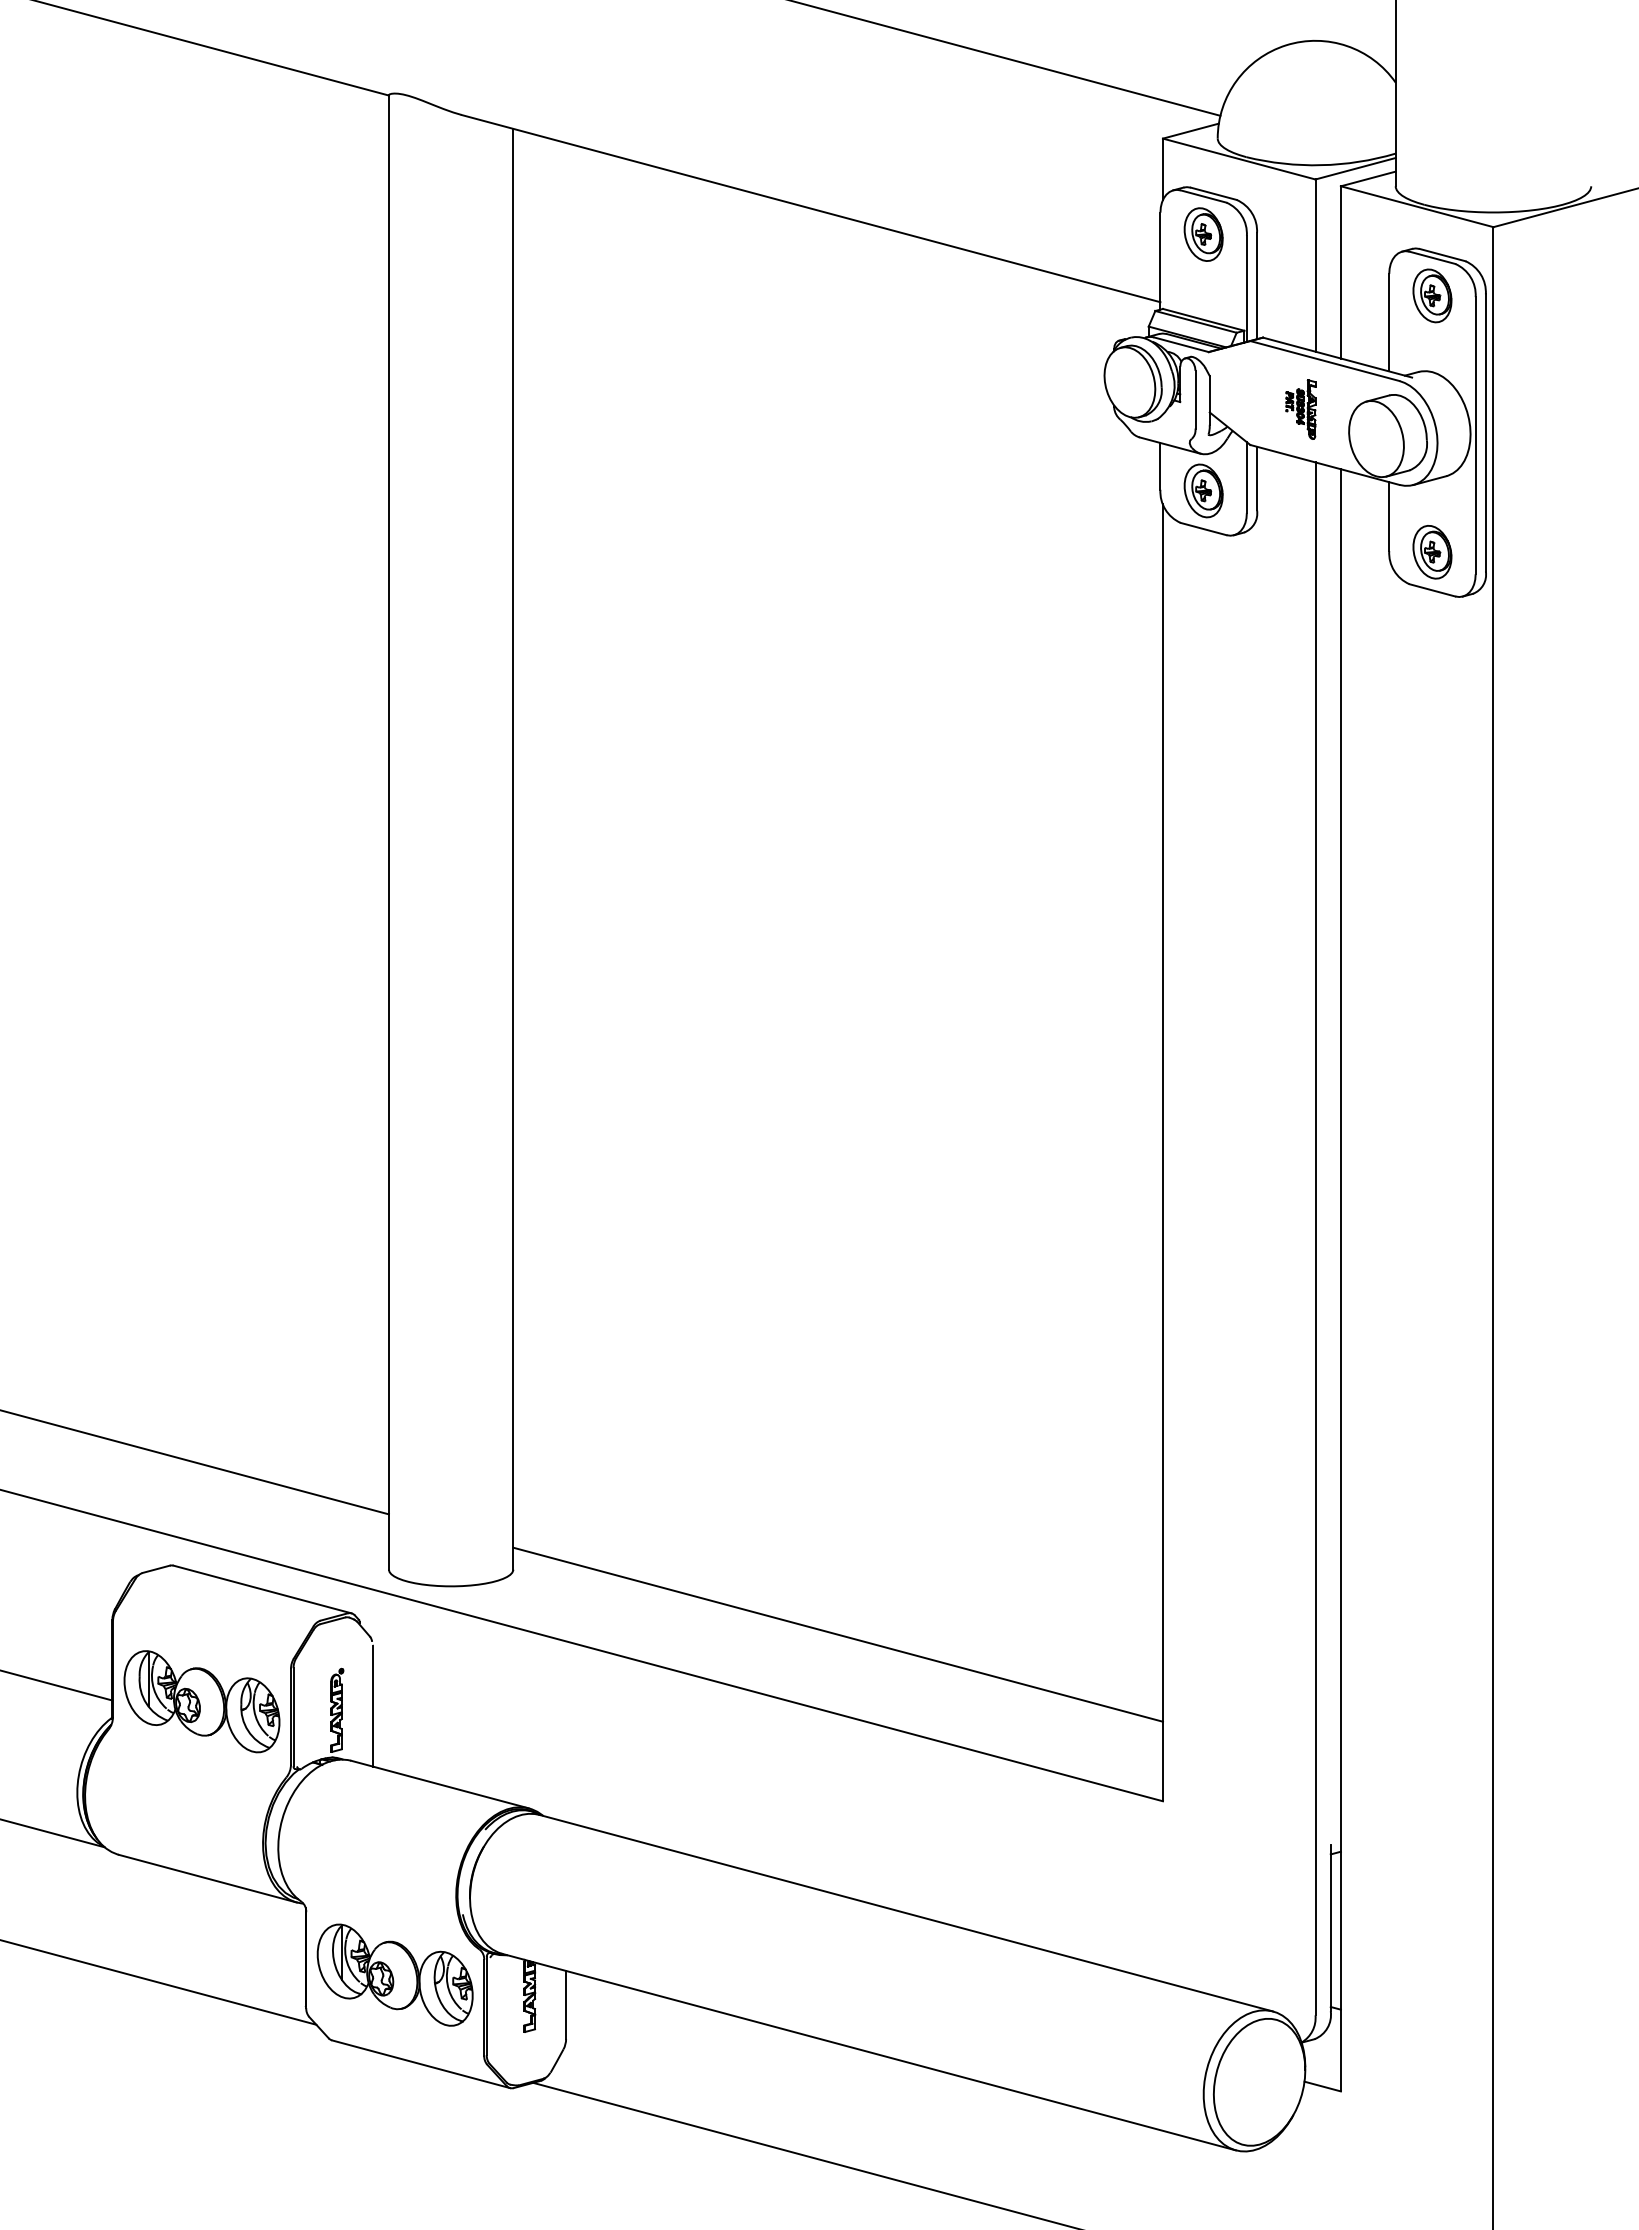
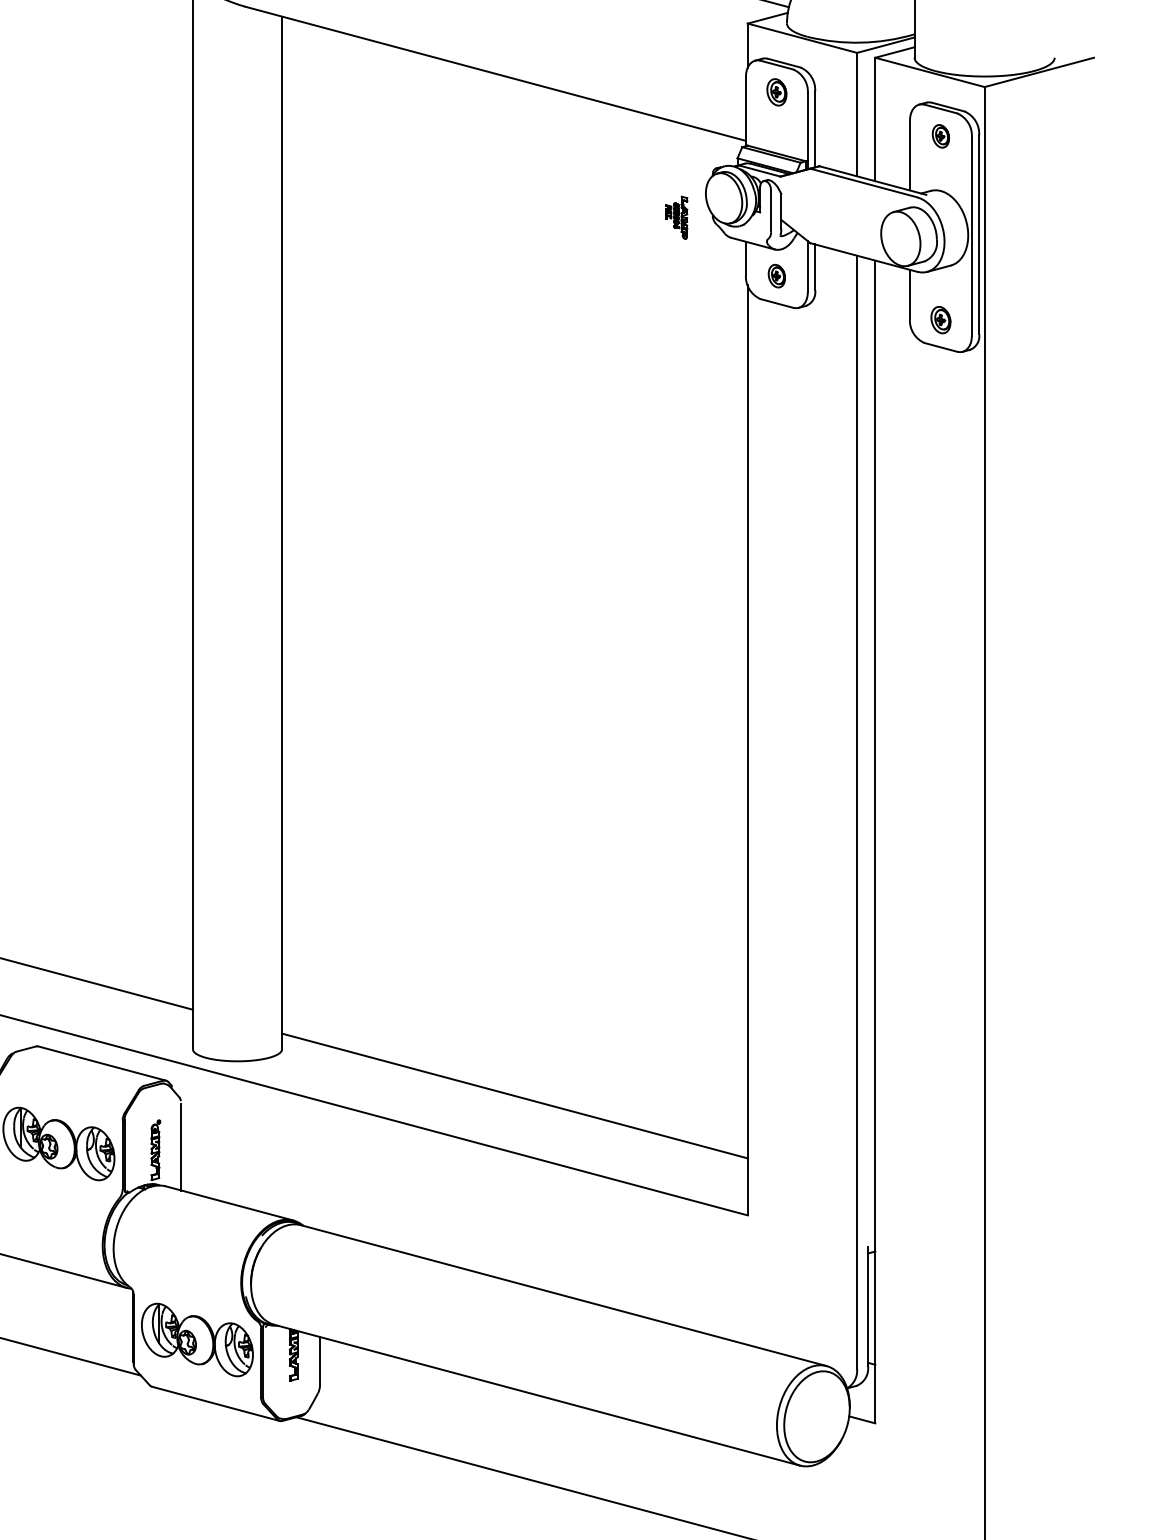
part: (1203, 234) -> (776, 92), size x0.7
part: (1432, 295) -> (940, 136), size x0.6
part: (1300, 409) -> (676, 217), moved
part: (1203, 490) -> (776, 275), size x0.6
part: (1432, 552) -> (940, 320), size x0.7

